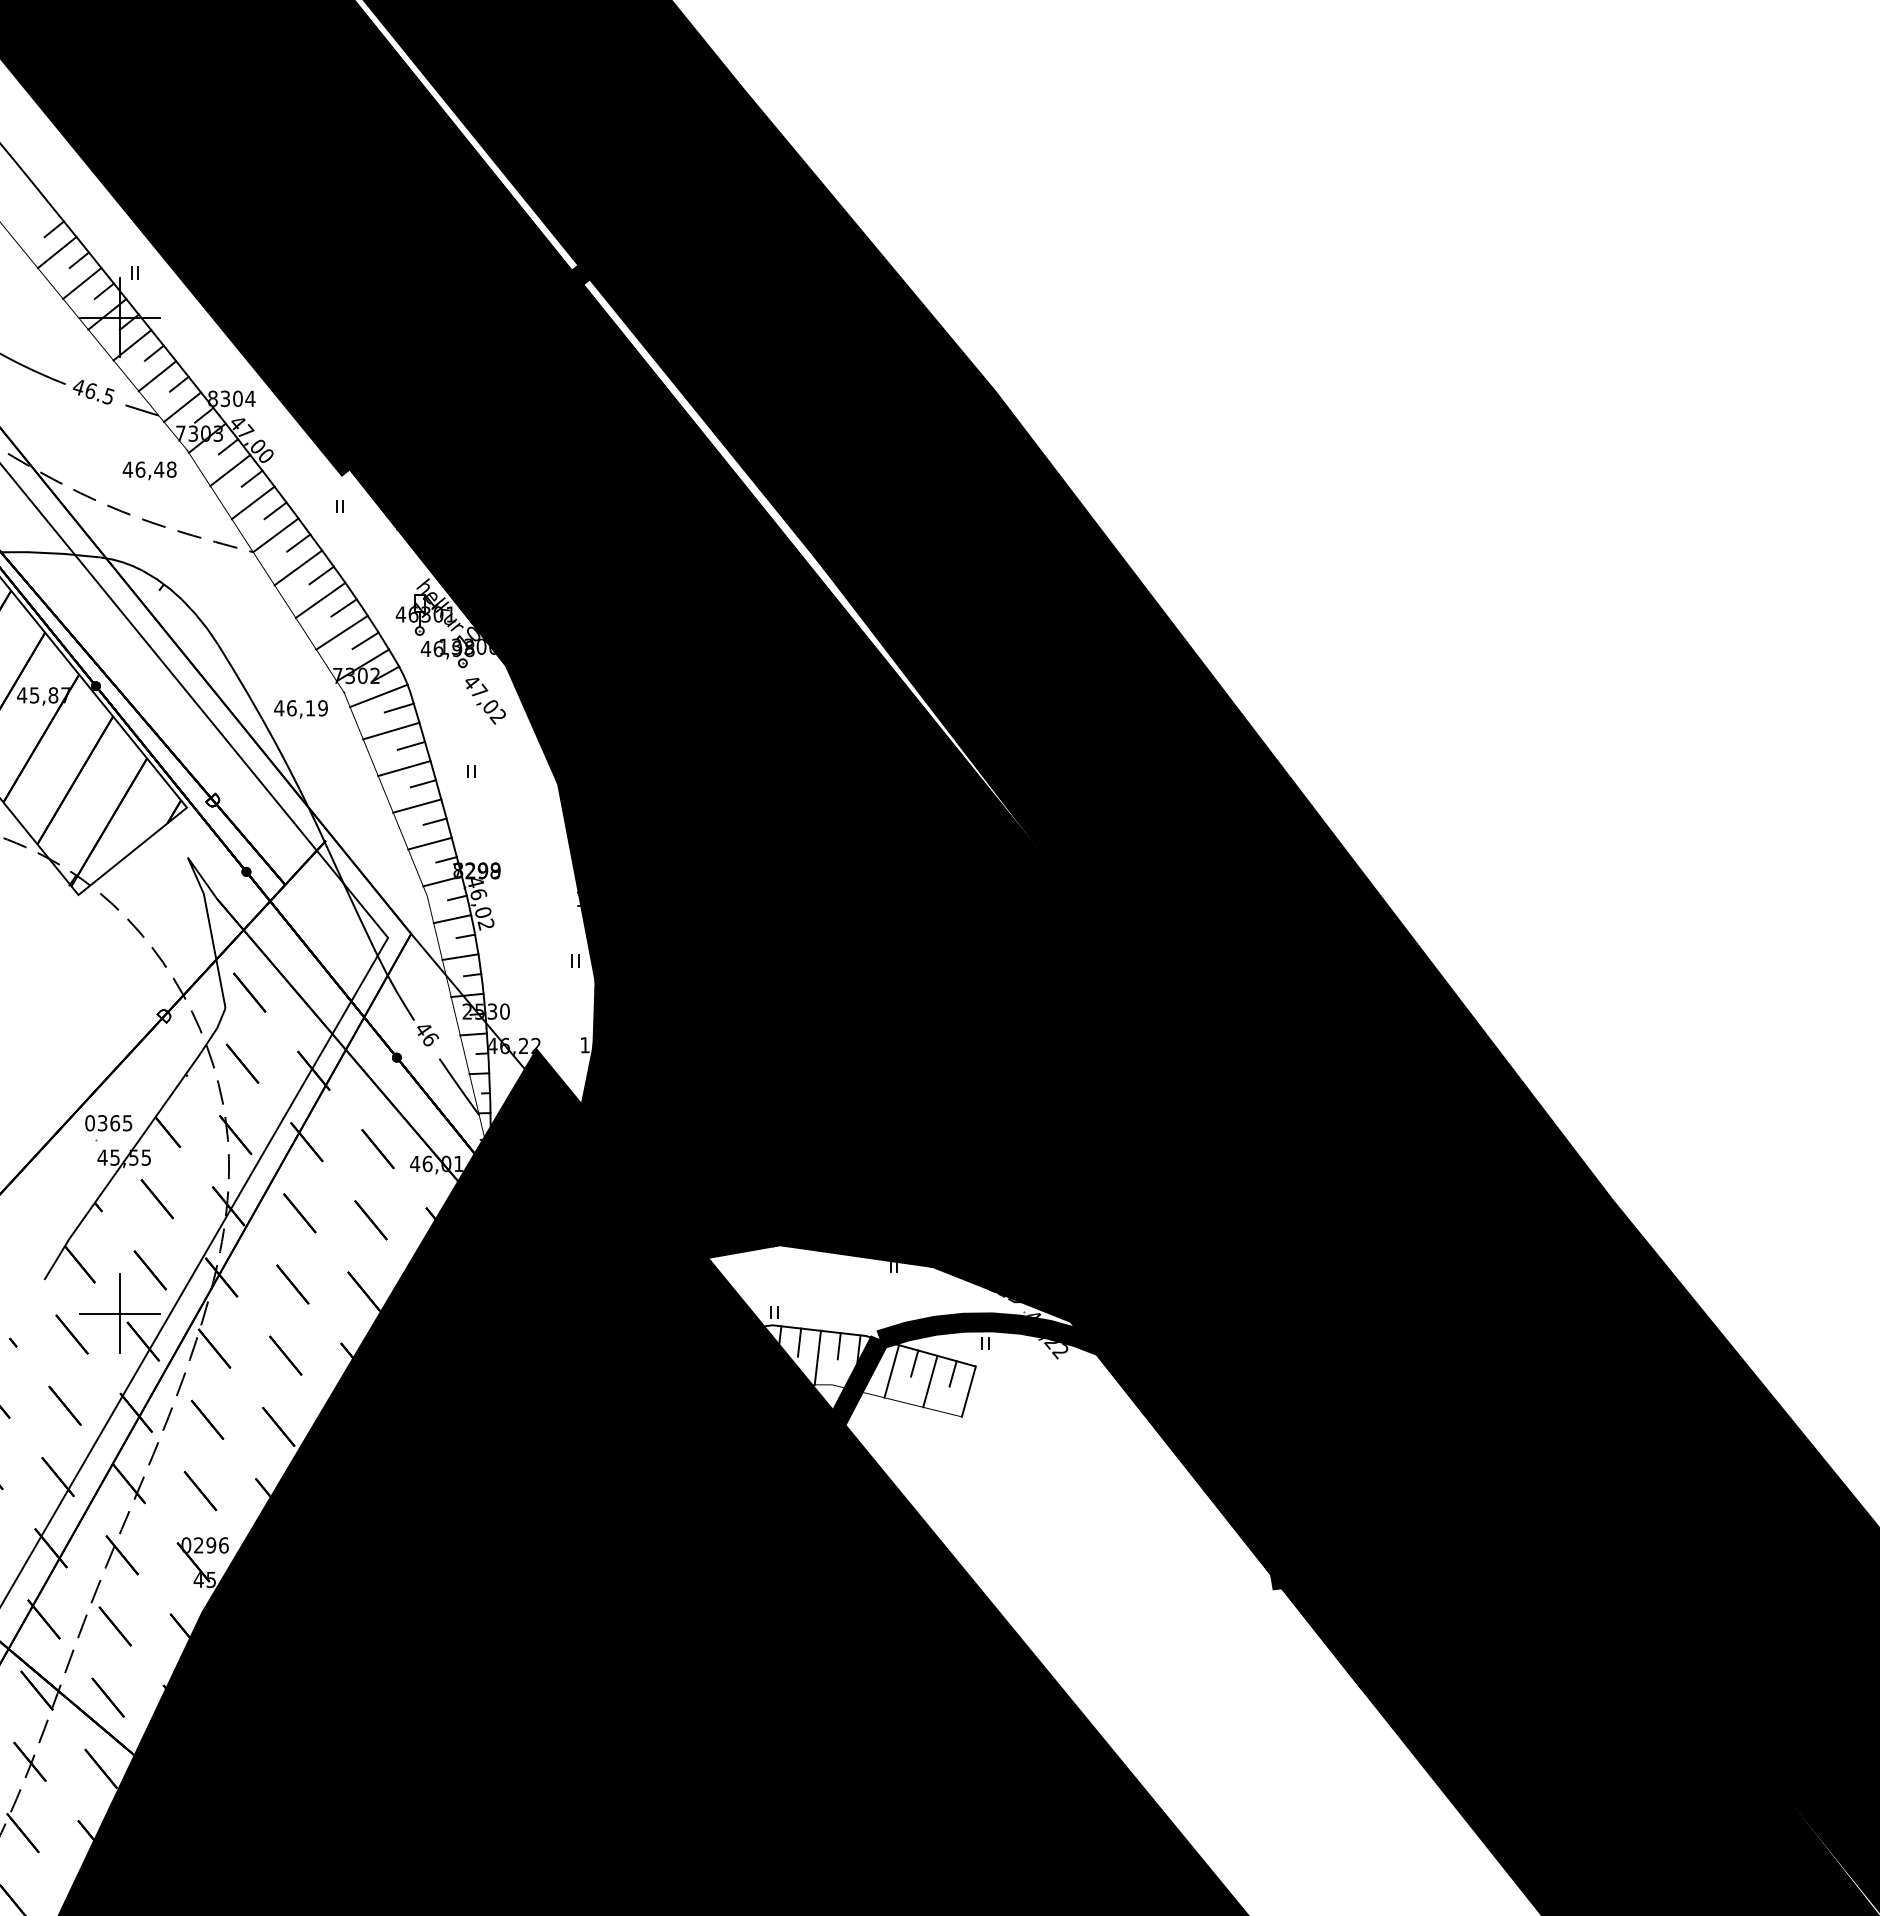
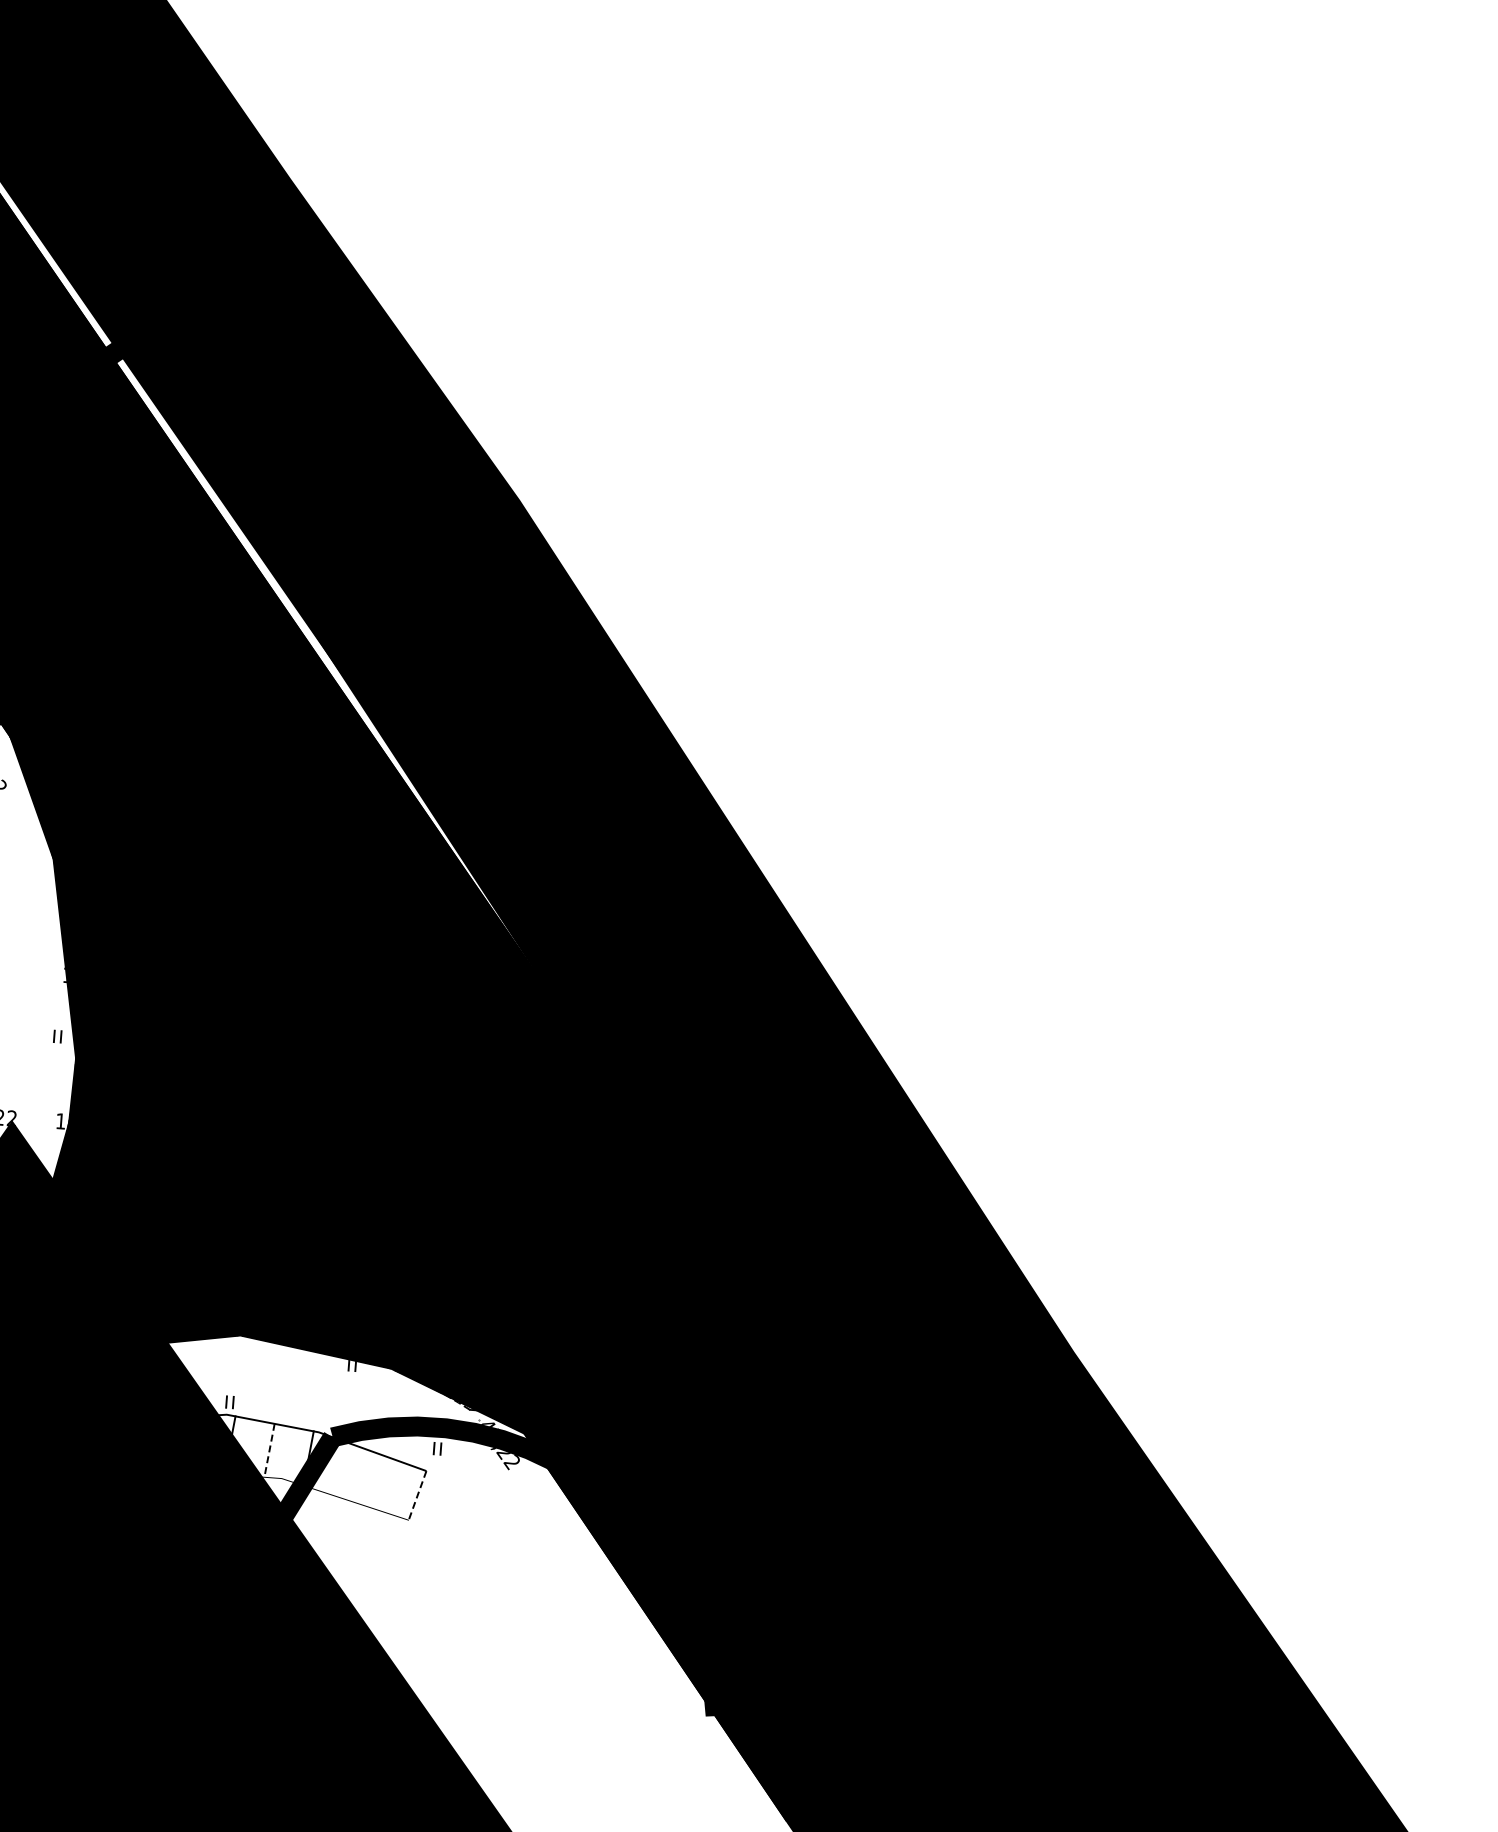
line: (799, 1342) -> (252, 1433), removed
line: (838, 1346) -> (290, 1440), removed
line: (817, 1358) -> (269, 1451), solid -> dashed
line: (914, 1363) -> (365, 1463), removed
line: (891, 1371) -> (341, 1469), removed
line: (952, 1373) -> (402, 1476), removed
line: (930, 1381) -> (380, 1482), removed
line: (968, 1392) -> (417, 1496), solid -> dashed

